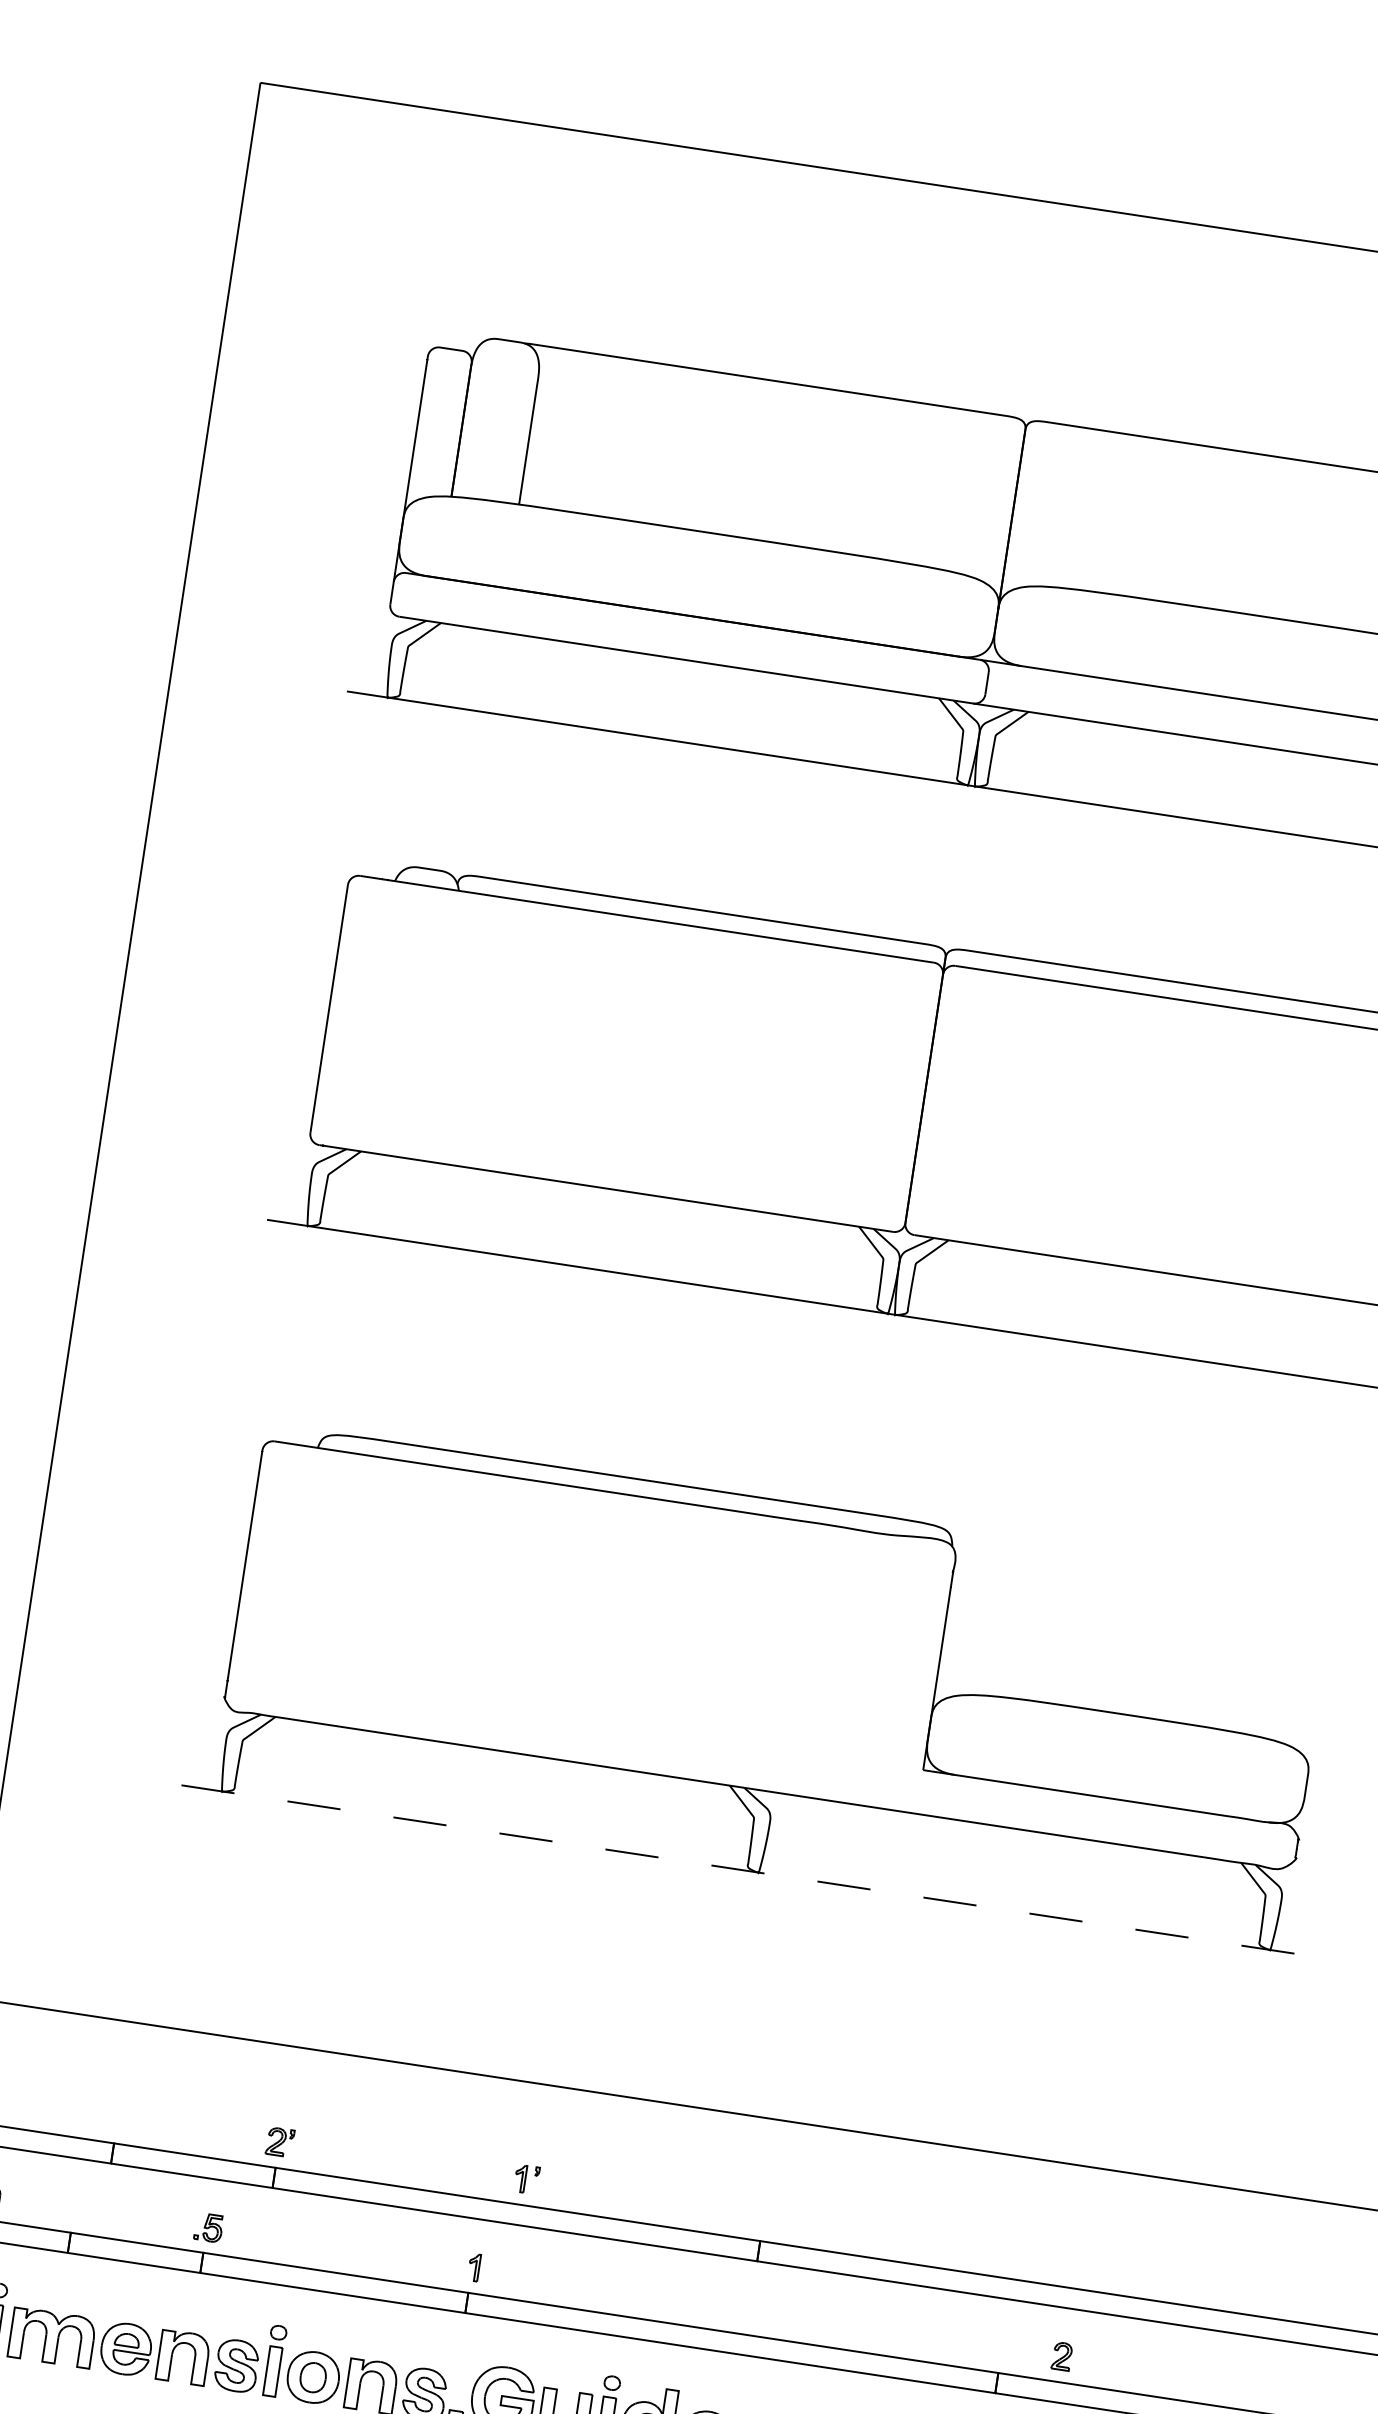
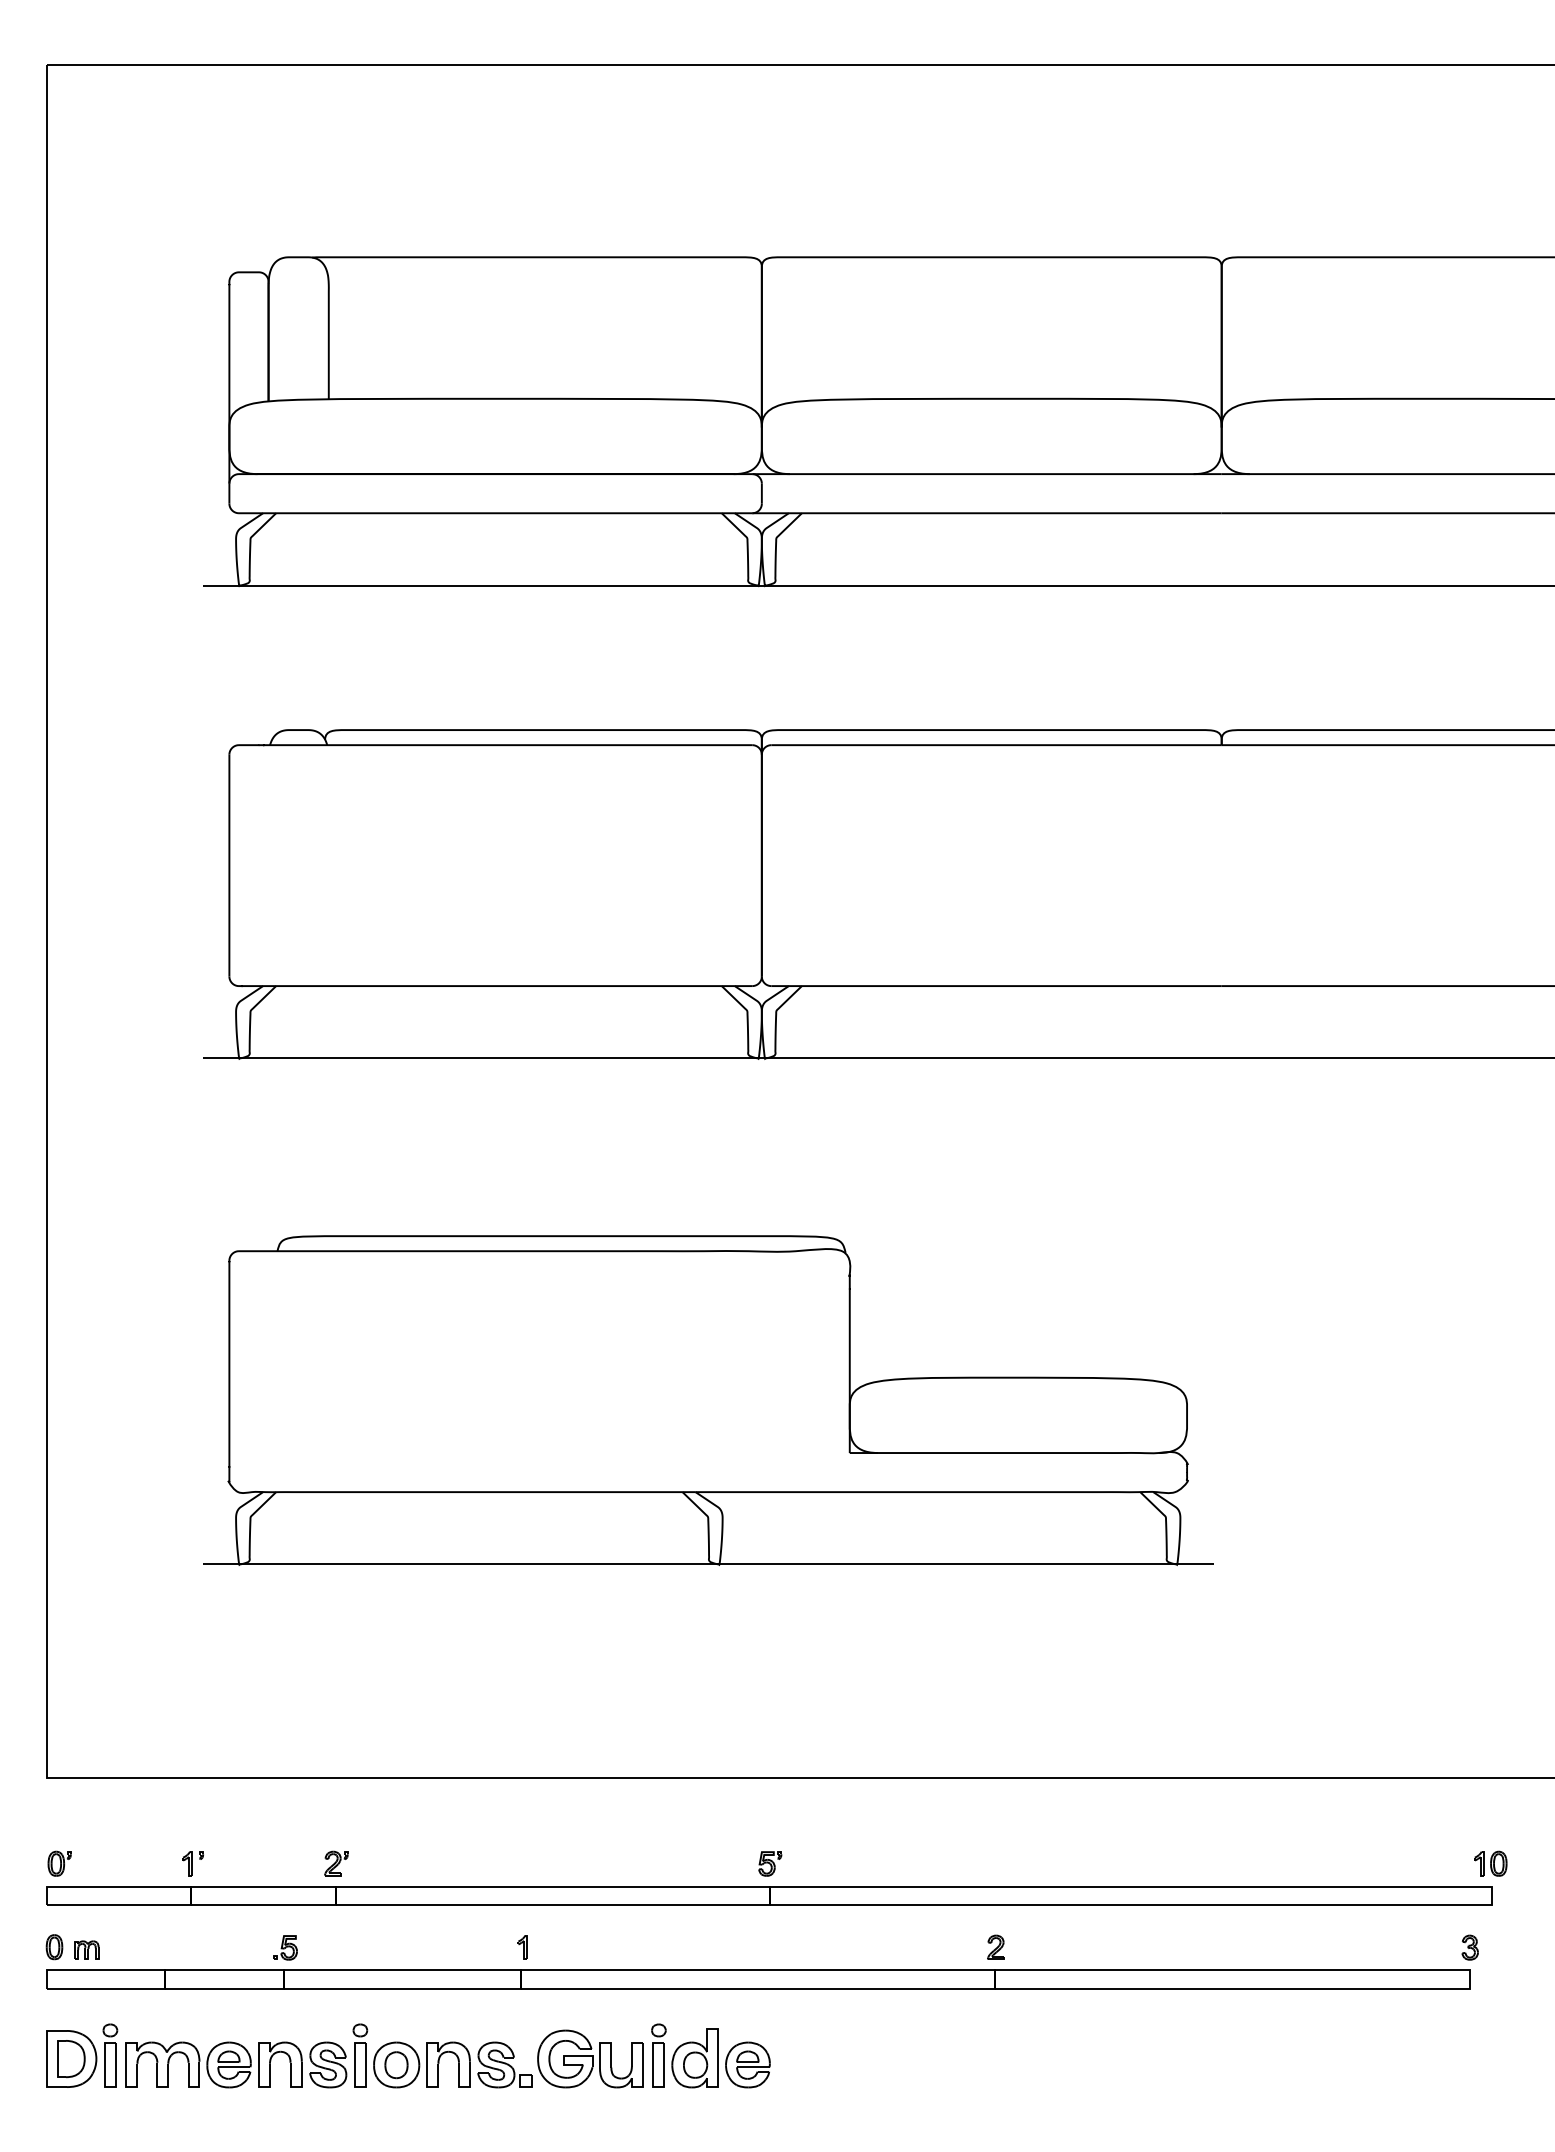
line: (746, 1870) -> (708, 1564), dashed -> solid
part: (526, 2179) -> (192, 1863), moved
part: (765, 2215) -> (770, 1863), added
part: (1061, 2355) -> (995, 1946), moved

